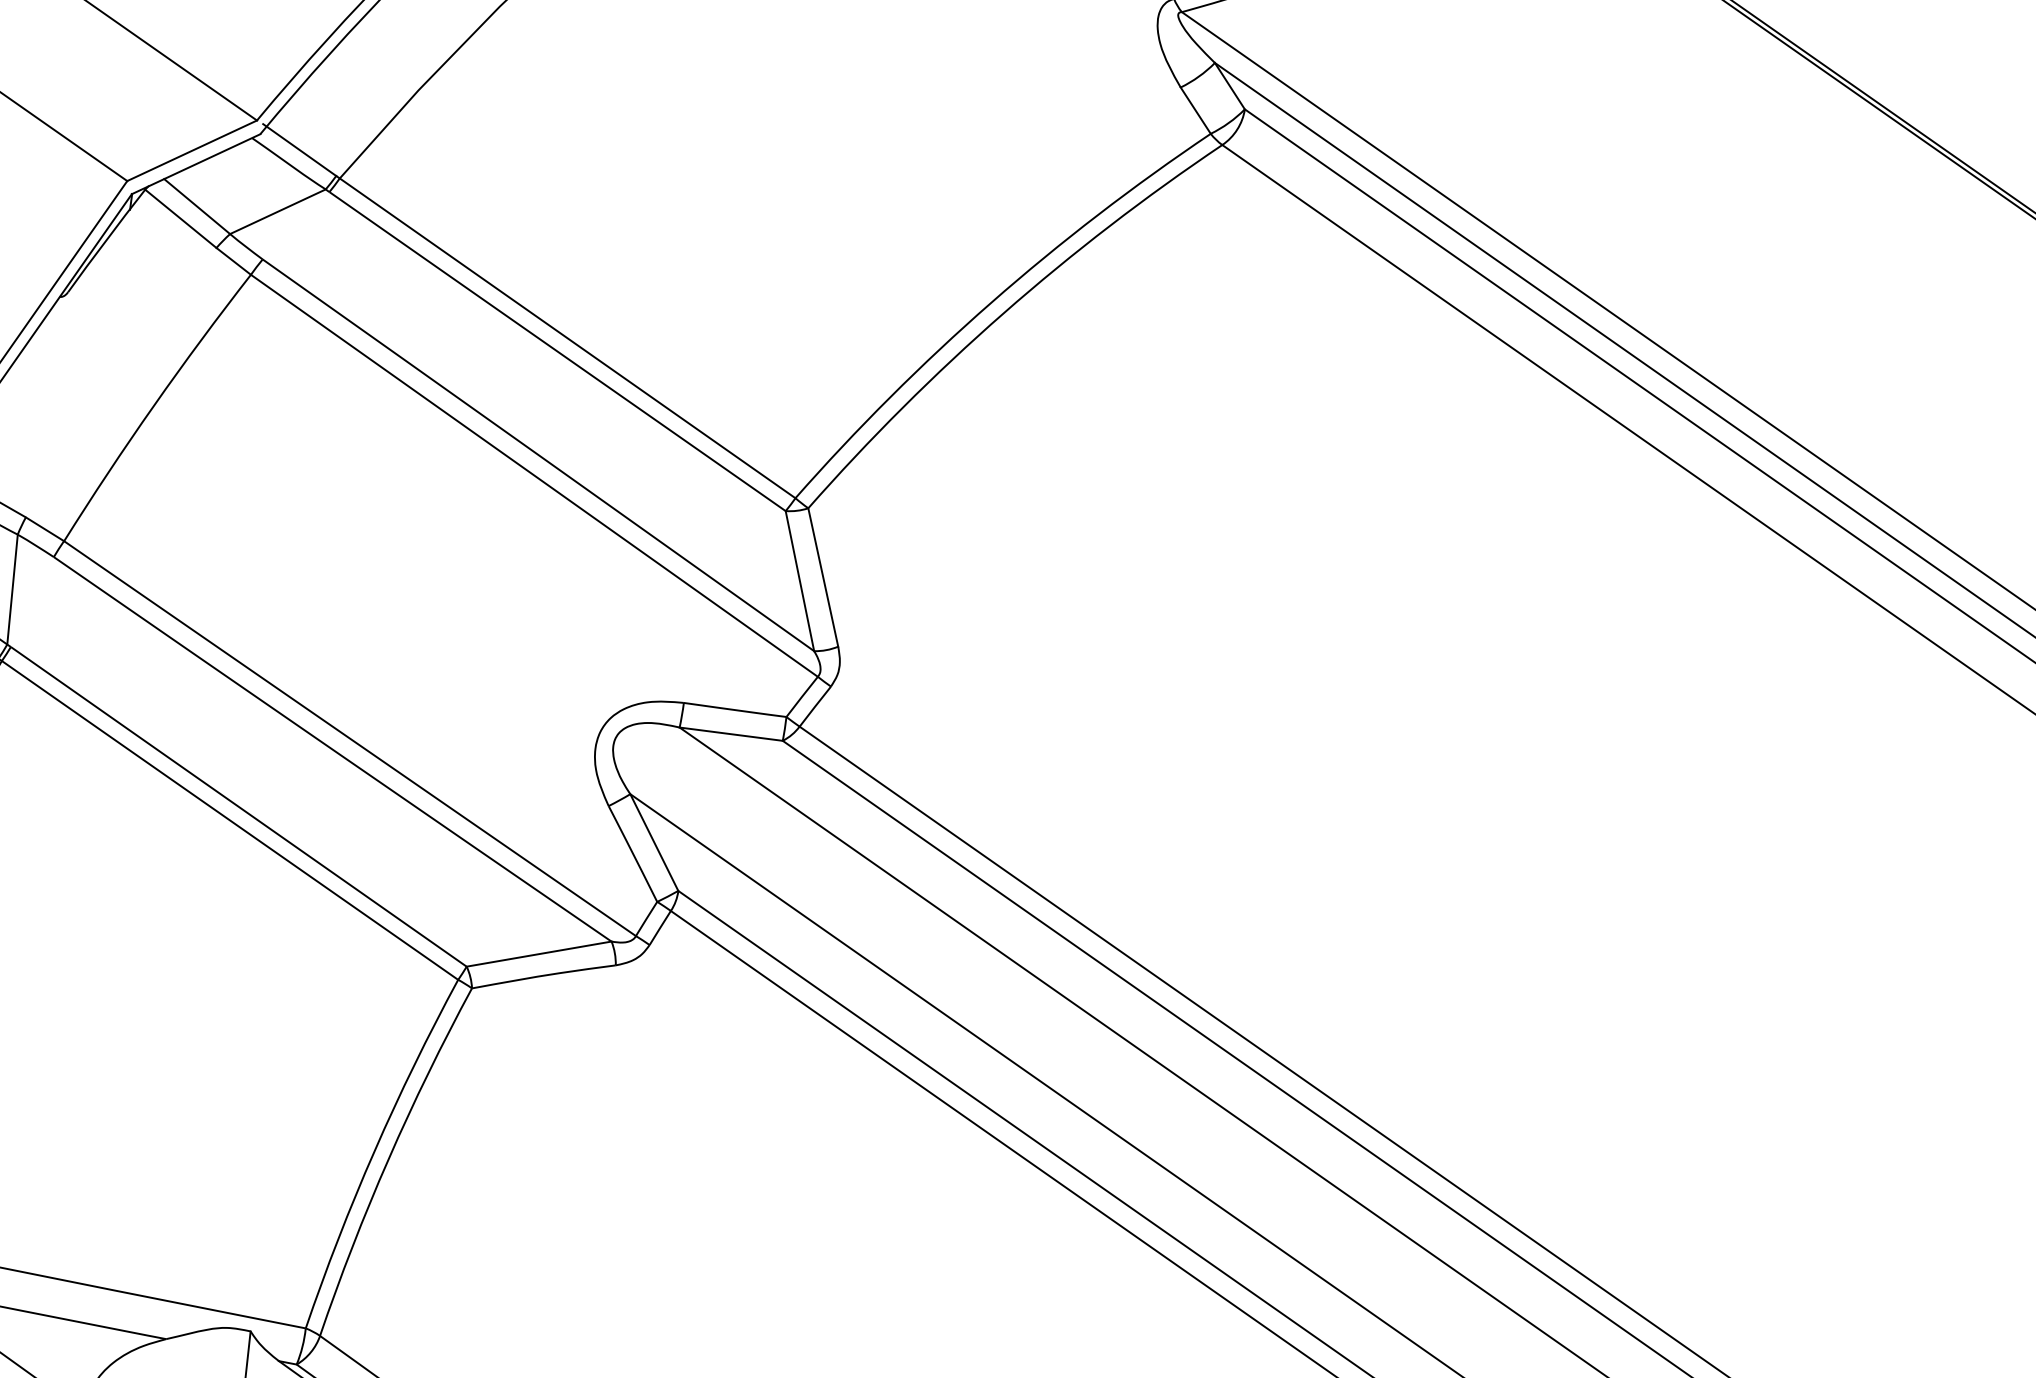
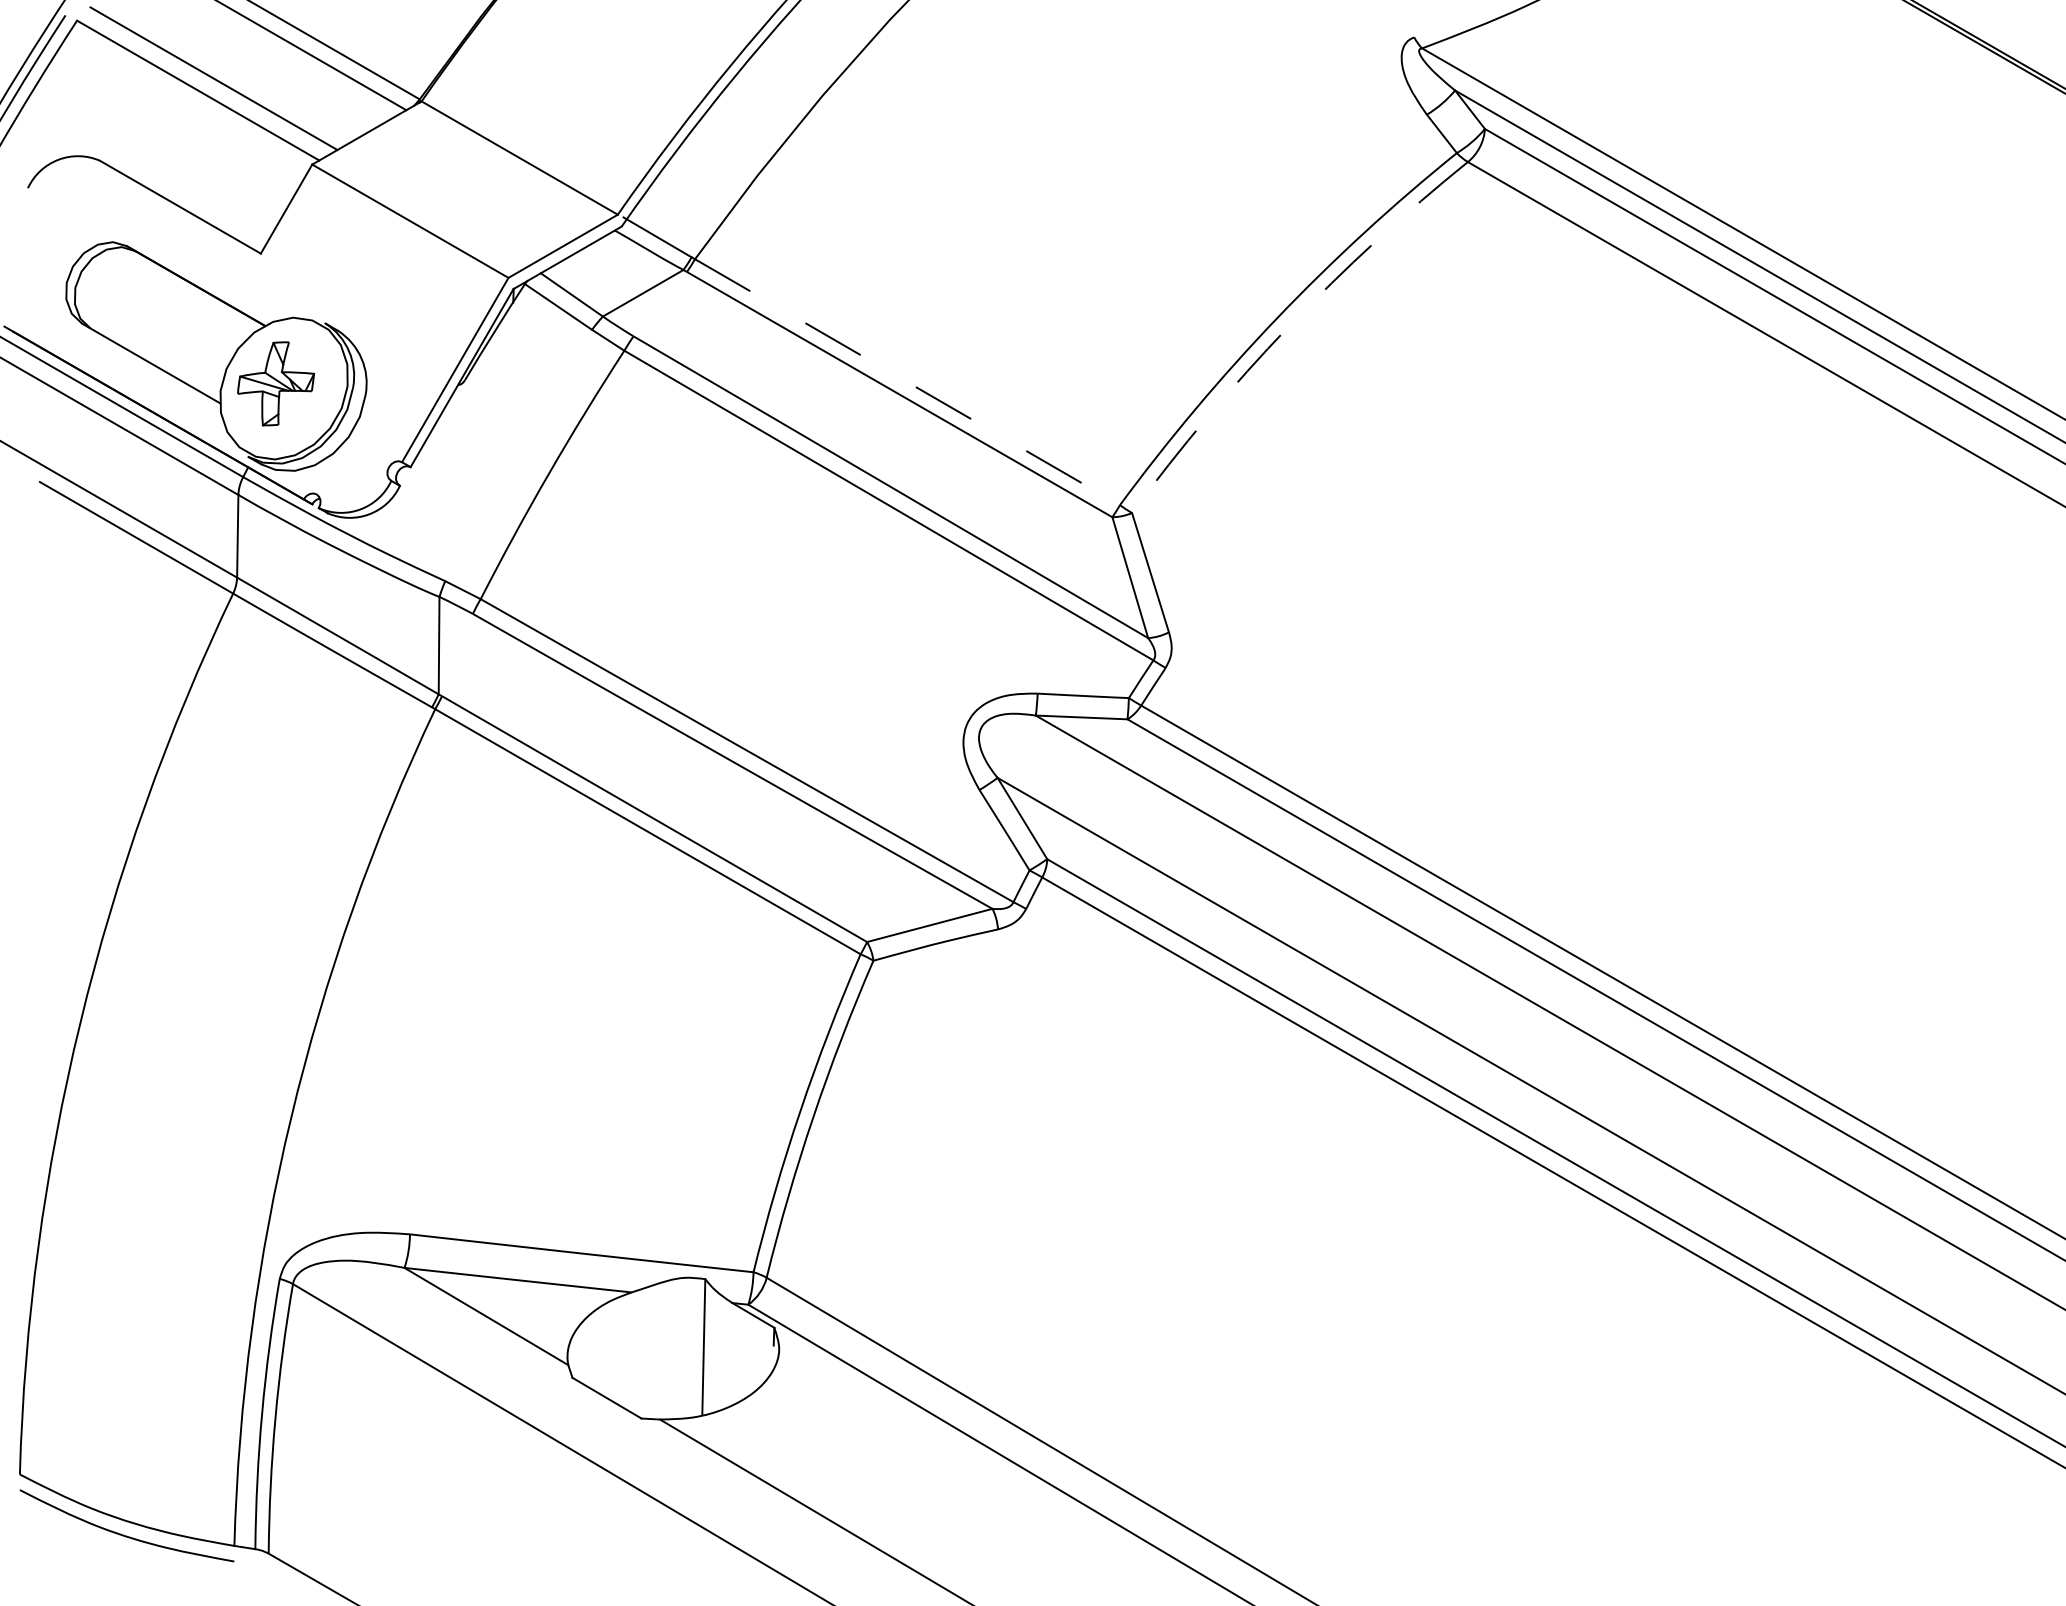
arc: (1003, 313) -> (1288, 326), solid -> dashed
line: (567, 338) -> (907, 382), solid -> dashed

